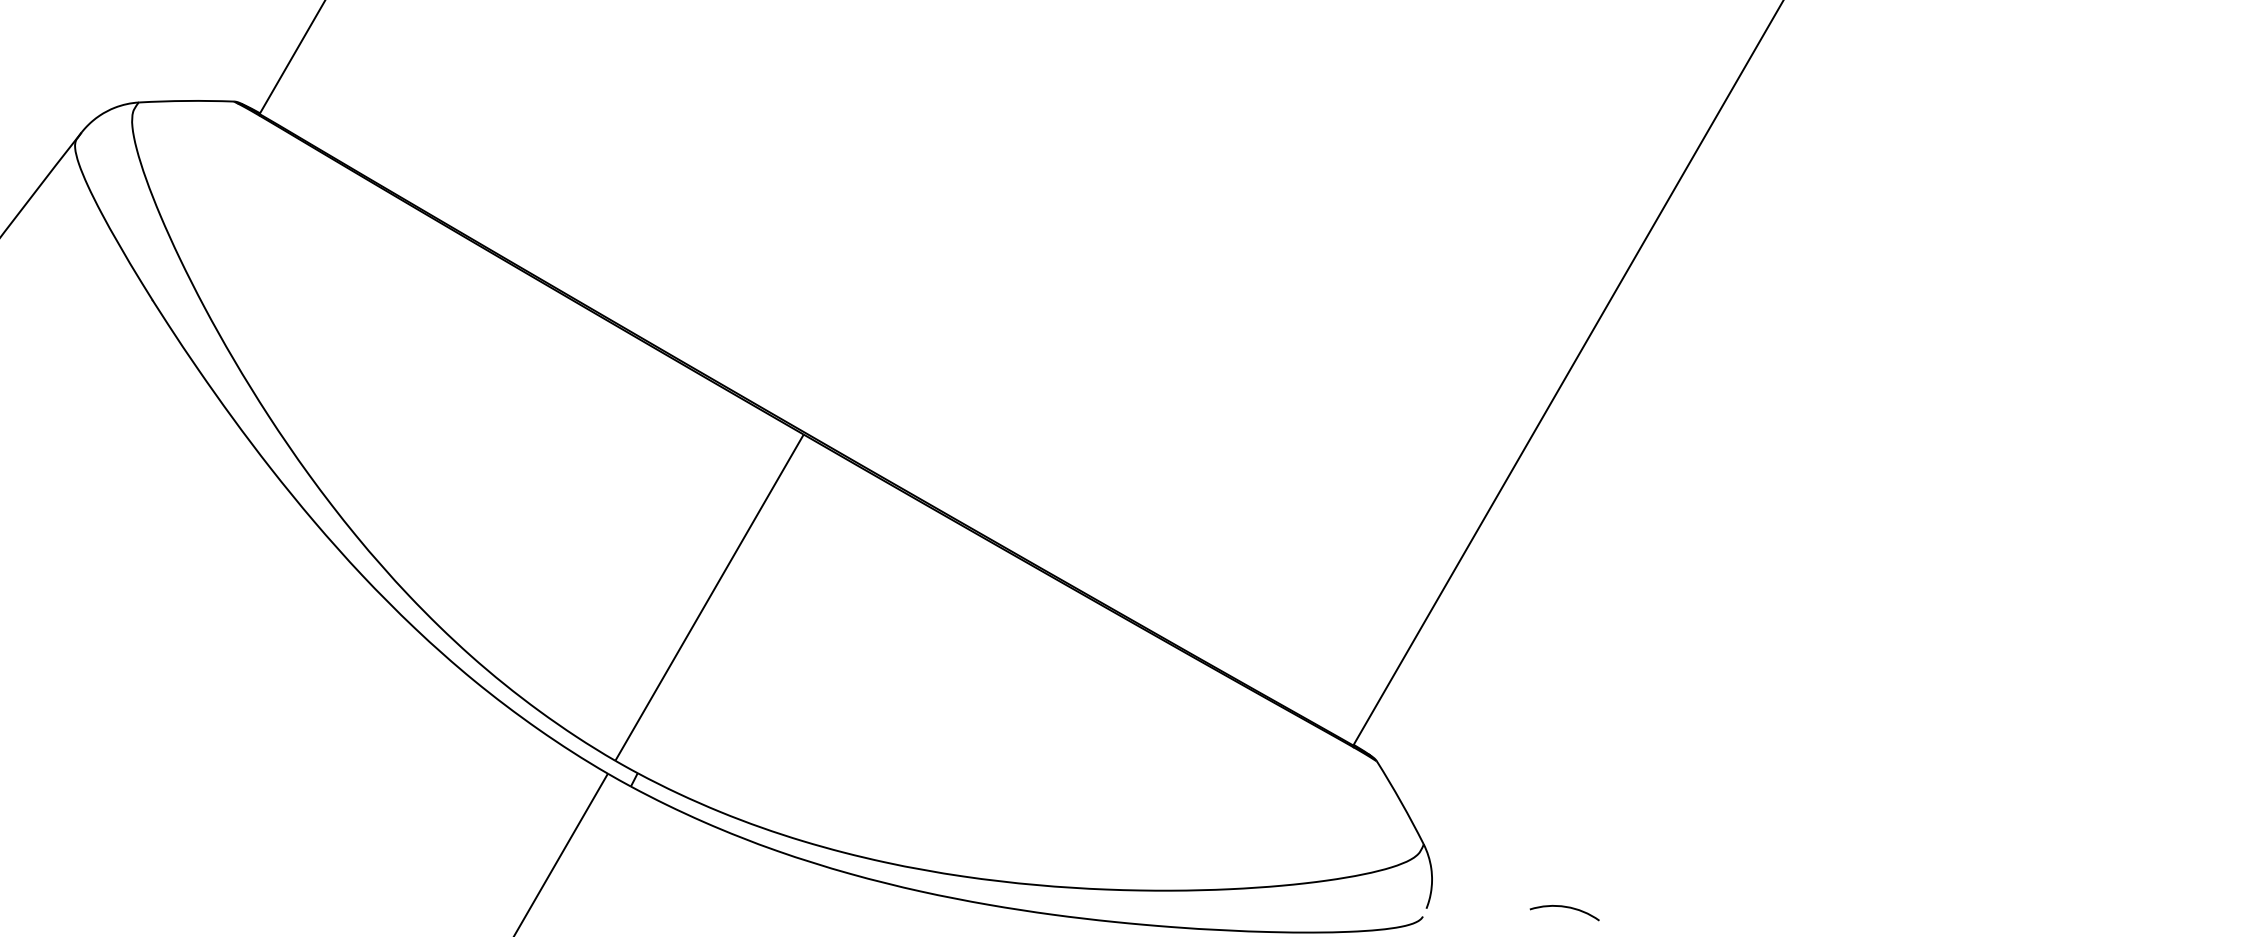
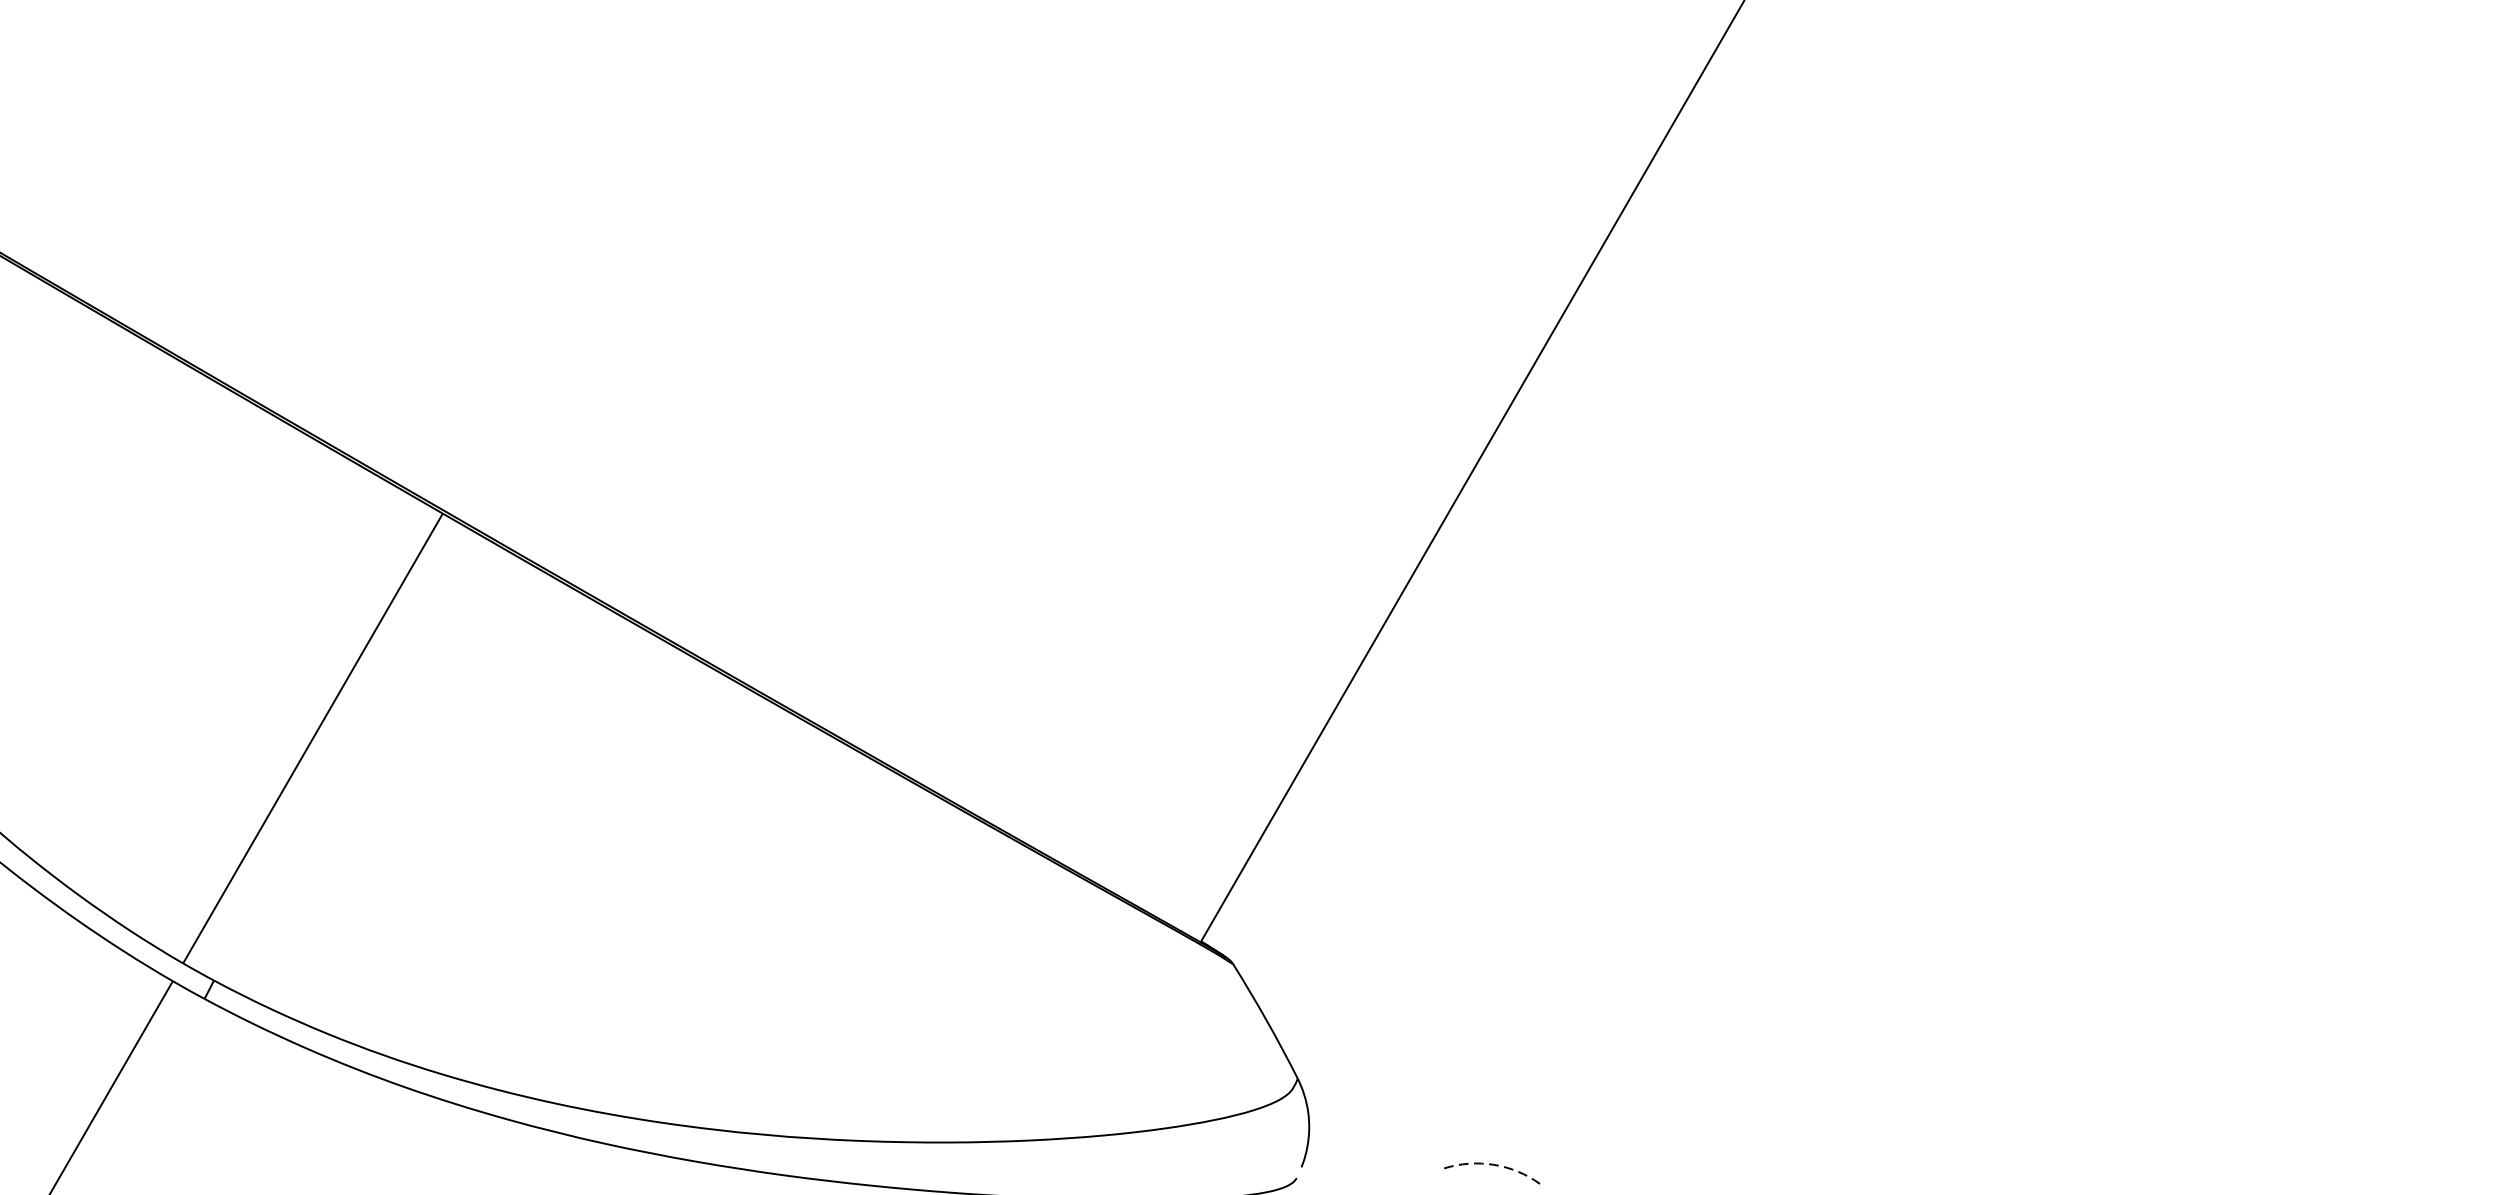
arc: (1566, 906) -> (1494, 1164), solid -> dashed

